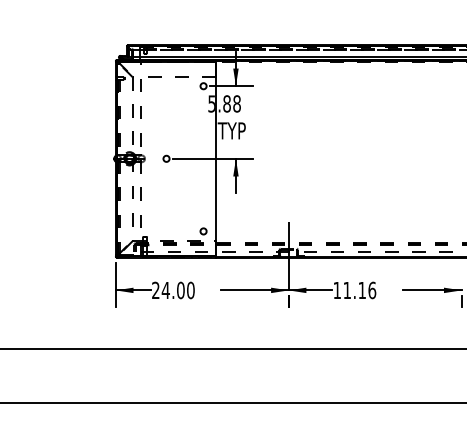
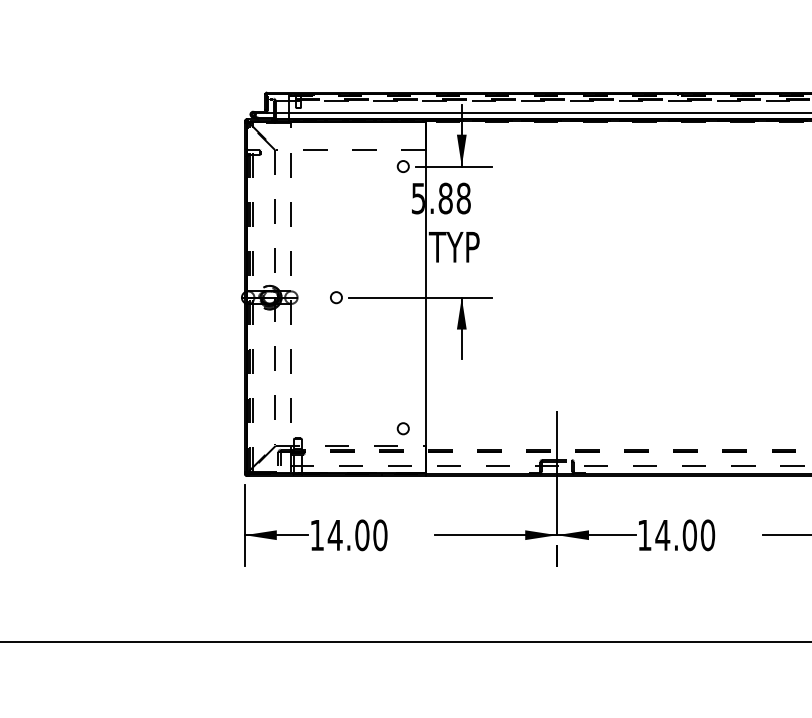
text: (155, 289) -> (316, 533), 24.00 -> 14.00
text: (359, 290) -> (684, 535), 11.16 -> 14.00

